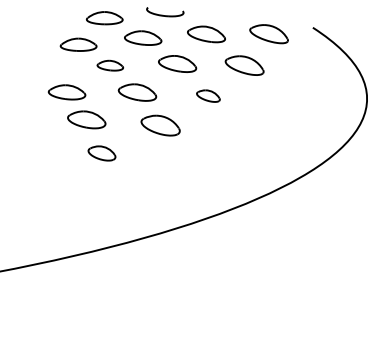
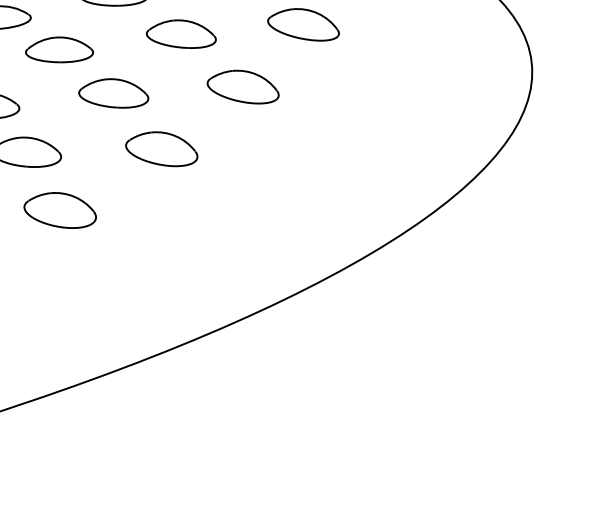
part: (110, 65) -> (59, 49), size x1.43
part: (208, 95) -> (243, 86), size x1.67
part: (101, 153) -> (59, 211), size x1.43

